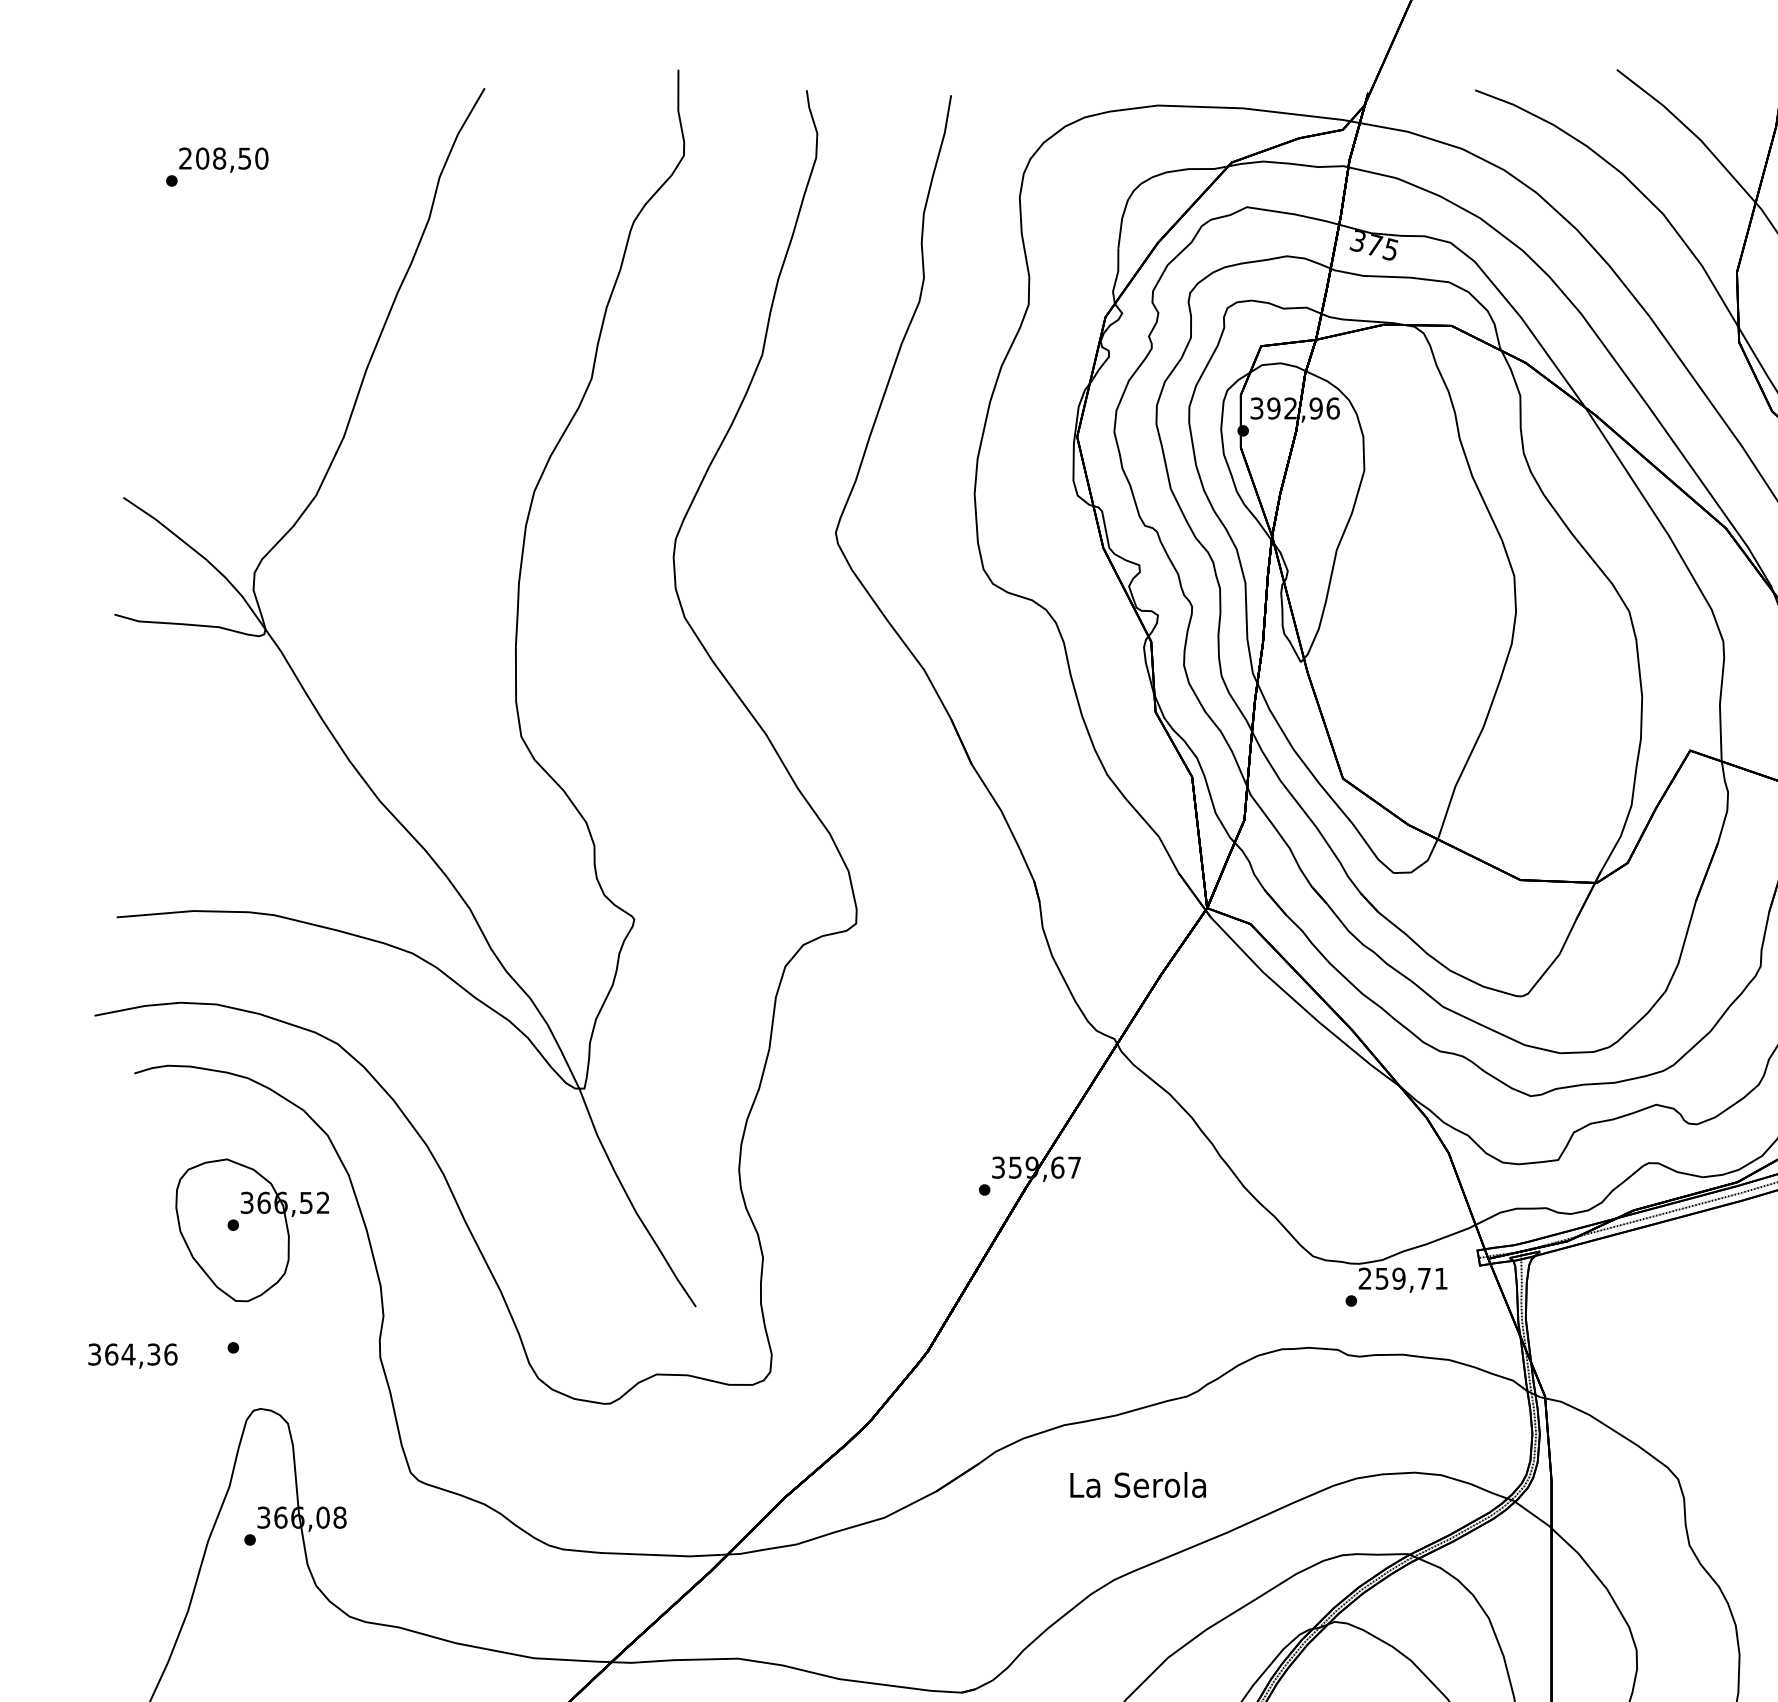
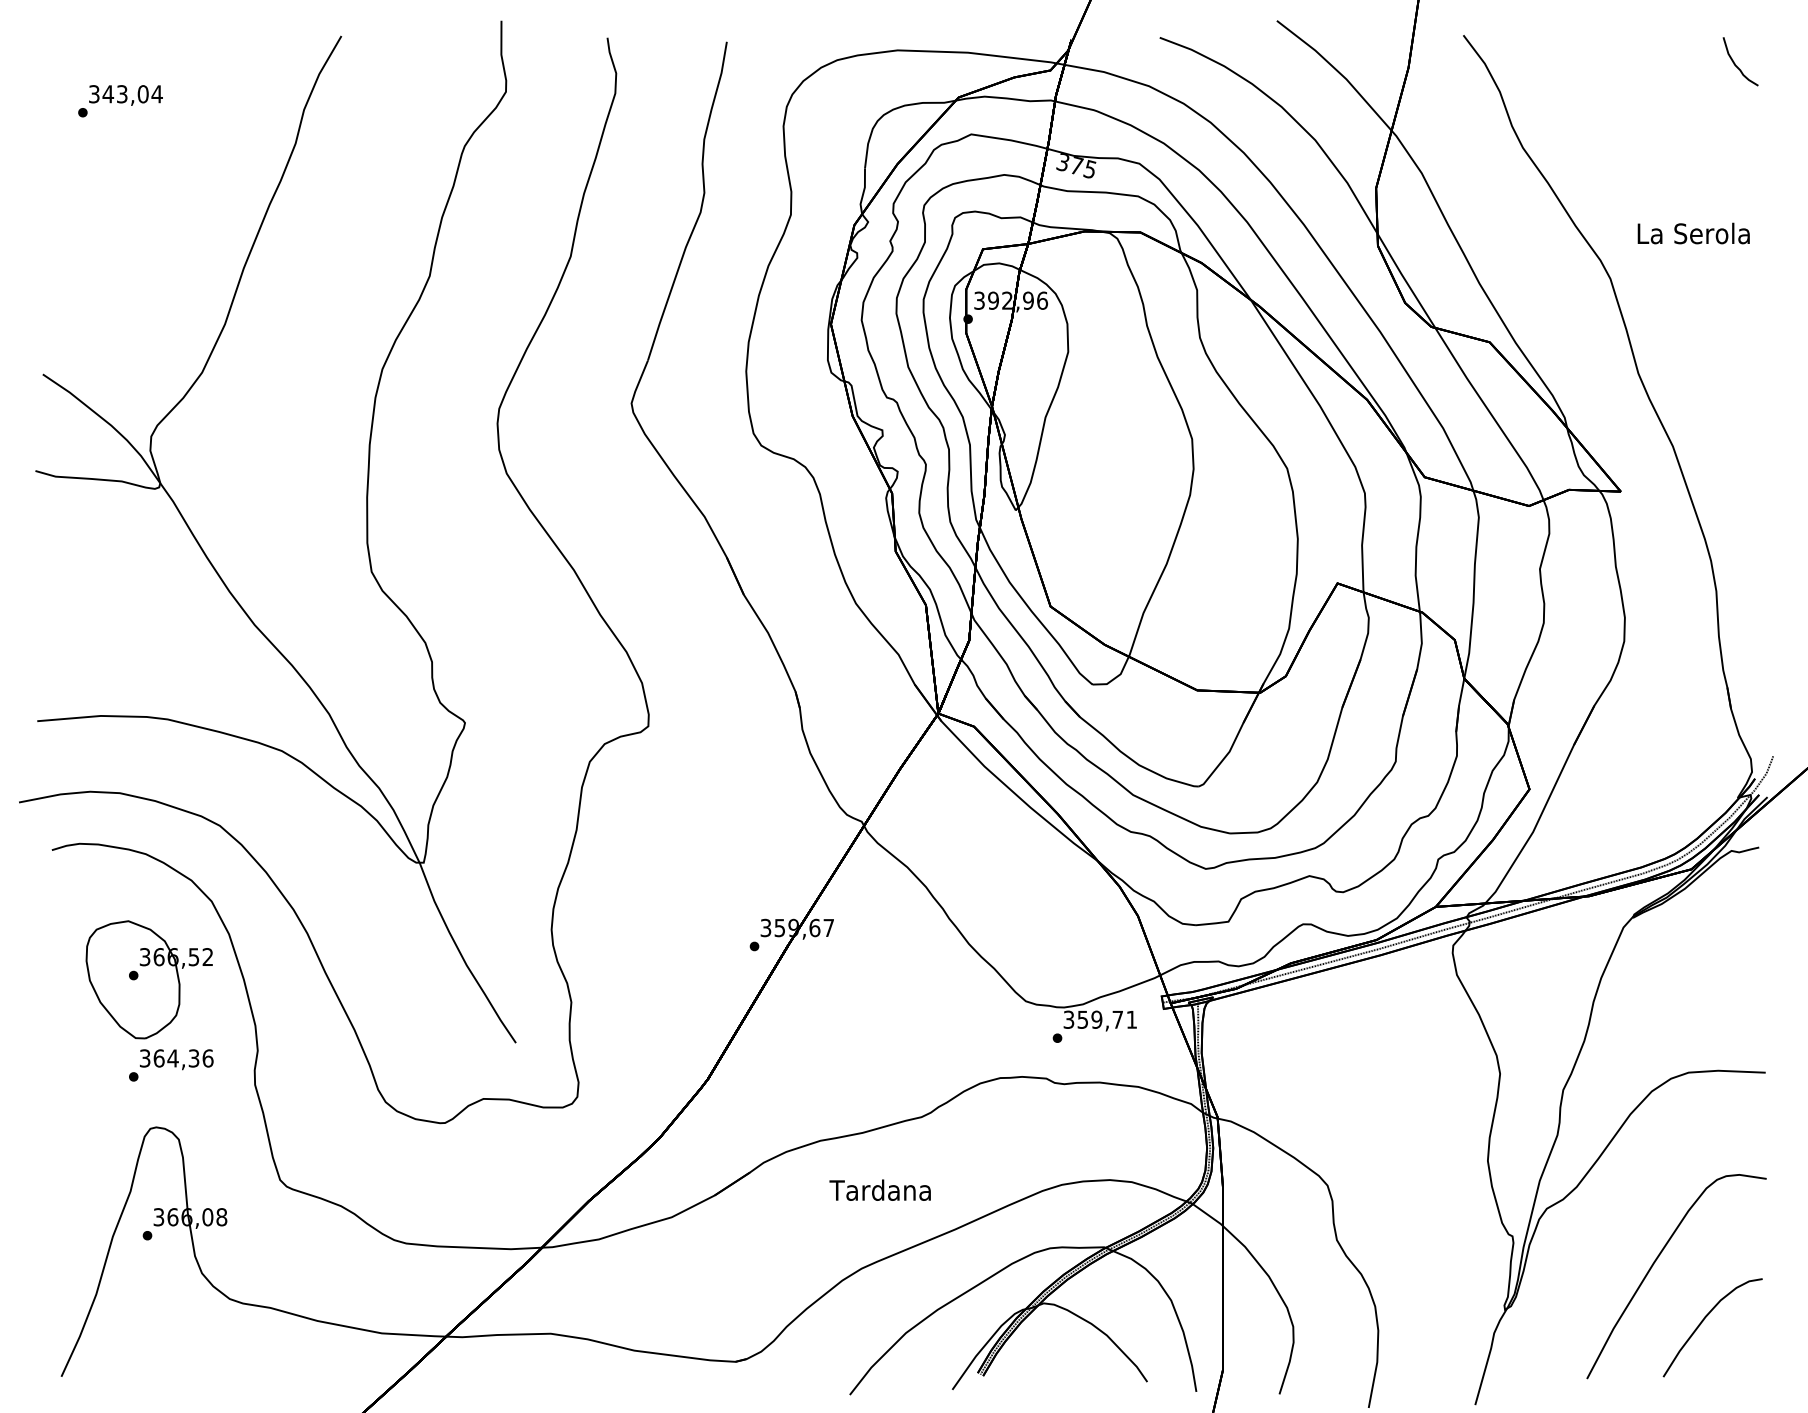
text: (223, 158) -> (125, 94), 208,50 -> 343,04
text: (1364, 1278) -> (1068, 1019), 259,71 -> 359,71
text: (132, 1355) -> (176, 1059), moved
text: (1138, 1484) -> (881, 1189), La Serola -> Tardana

